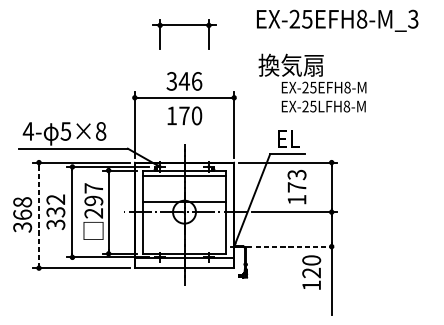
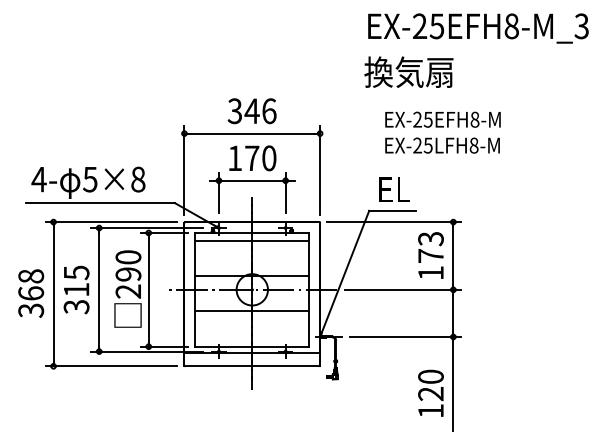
text: (337, 20) -> (478, 28), moved
part: (184, 25) -> (252, 181), moved
text: (290, 64) -> (408, 71), moved
text: (296, 187) -> (430, 255), moved
text: (93, 188) -> (128, 257), 297 -> 290
text: (55, 206) -> (76, 281), 332 -> 315
line: (38, 215) -> (53, 294), dashed -> solid
line: (184, 228) -> (252, 311), added
line: (297, 246) -> (406, 336), dashed -> solid
text: (311, 271) -> (430, 392), moved

